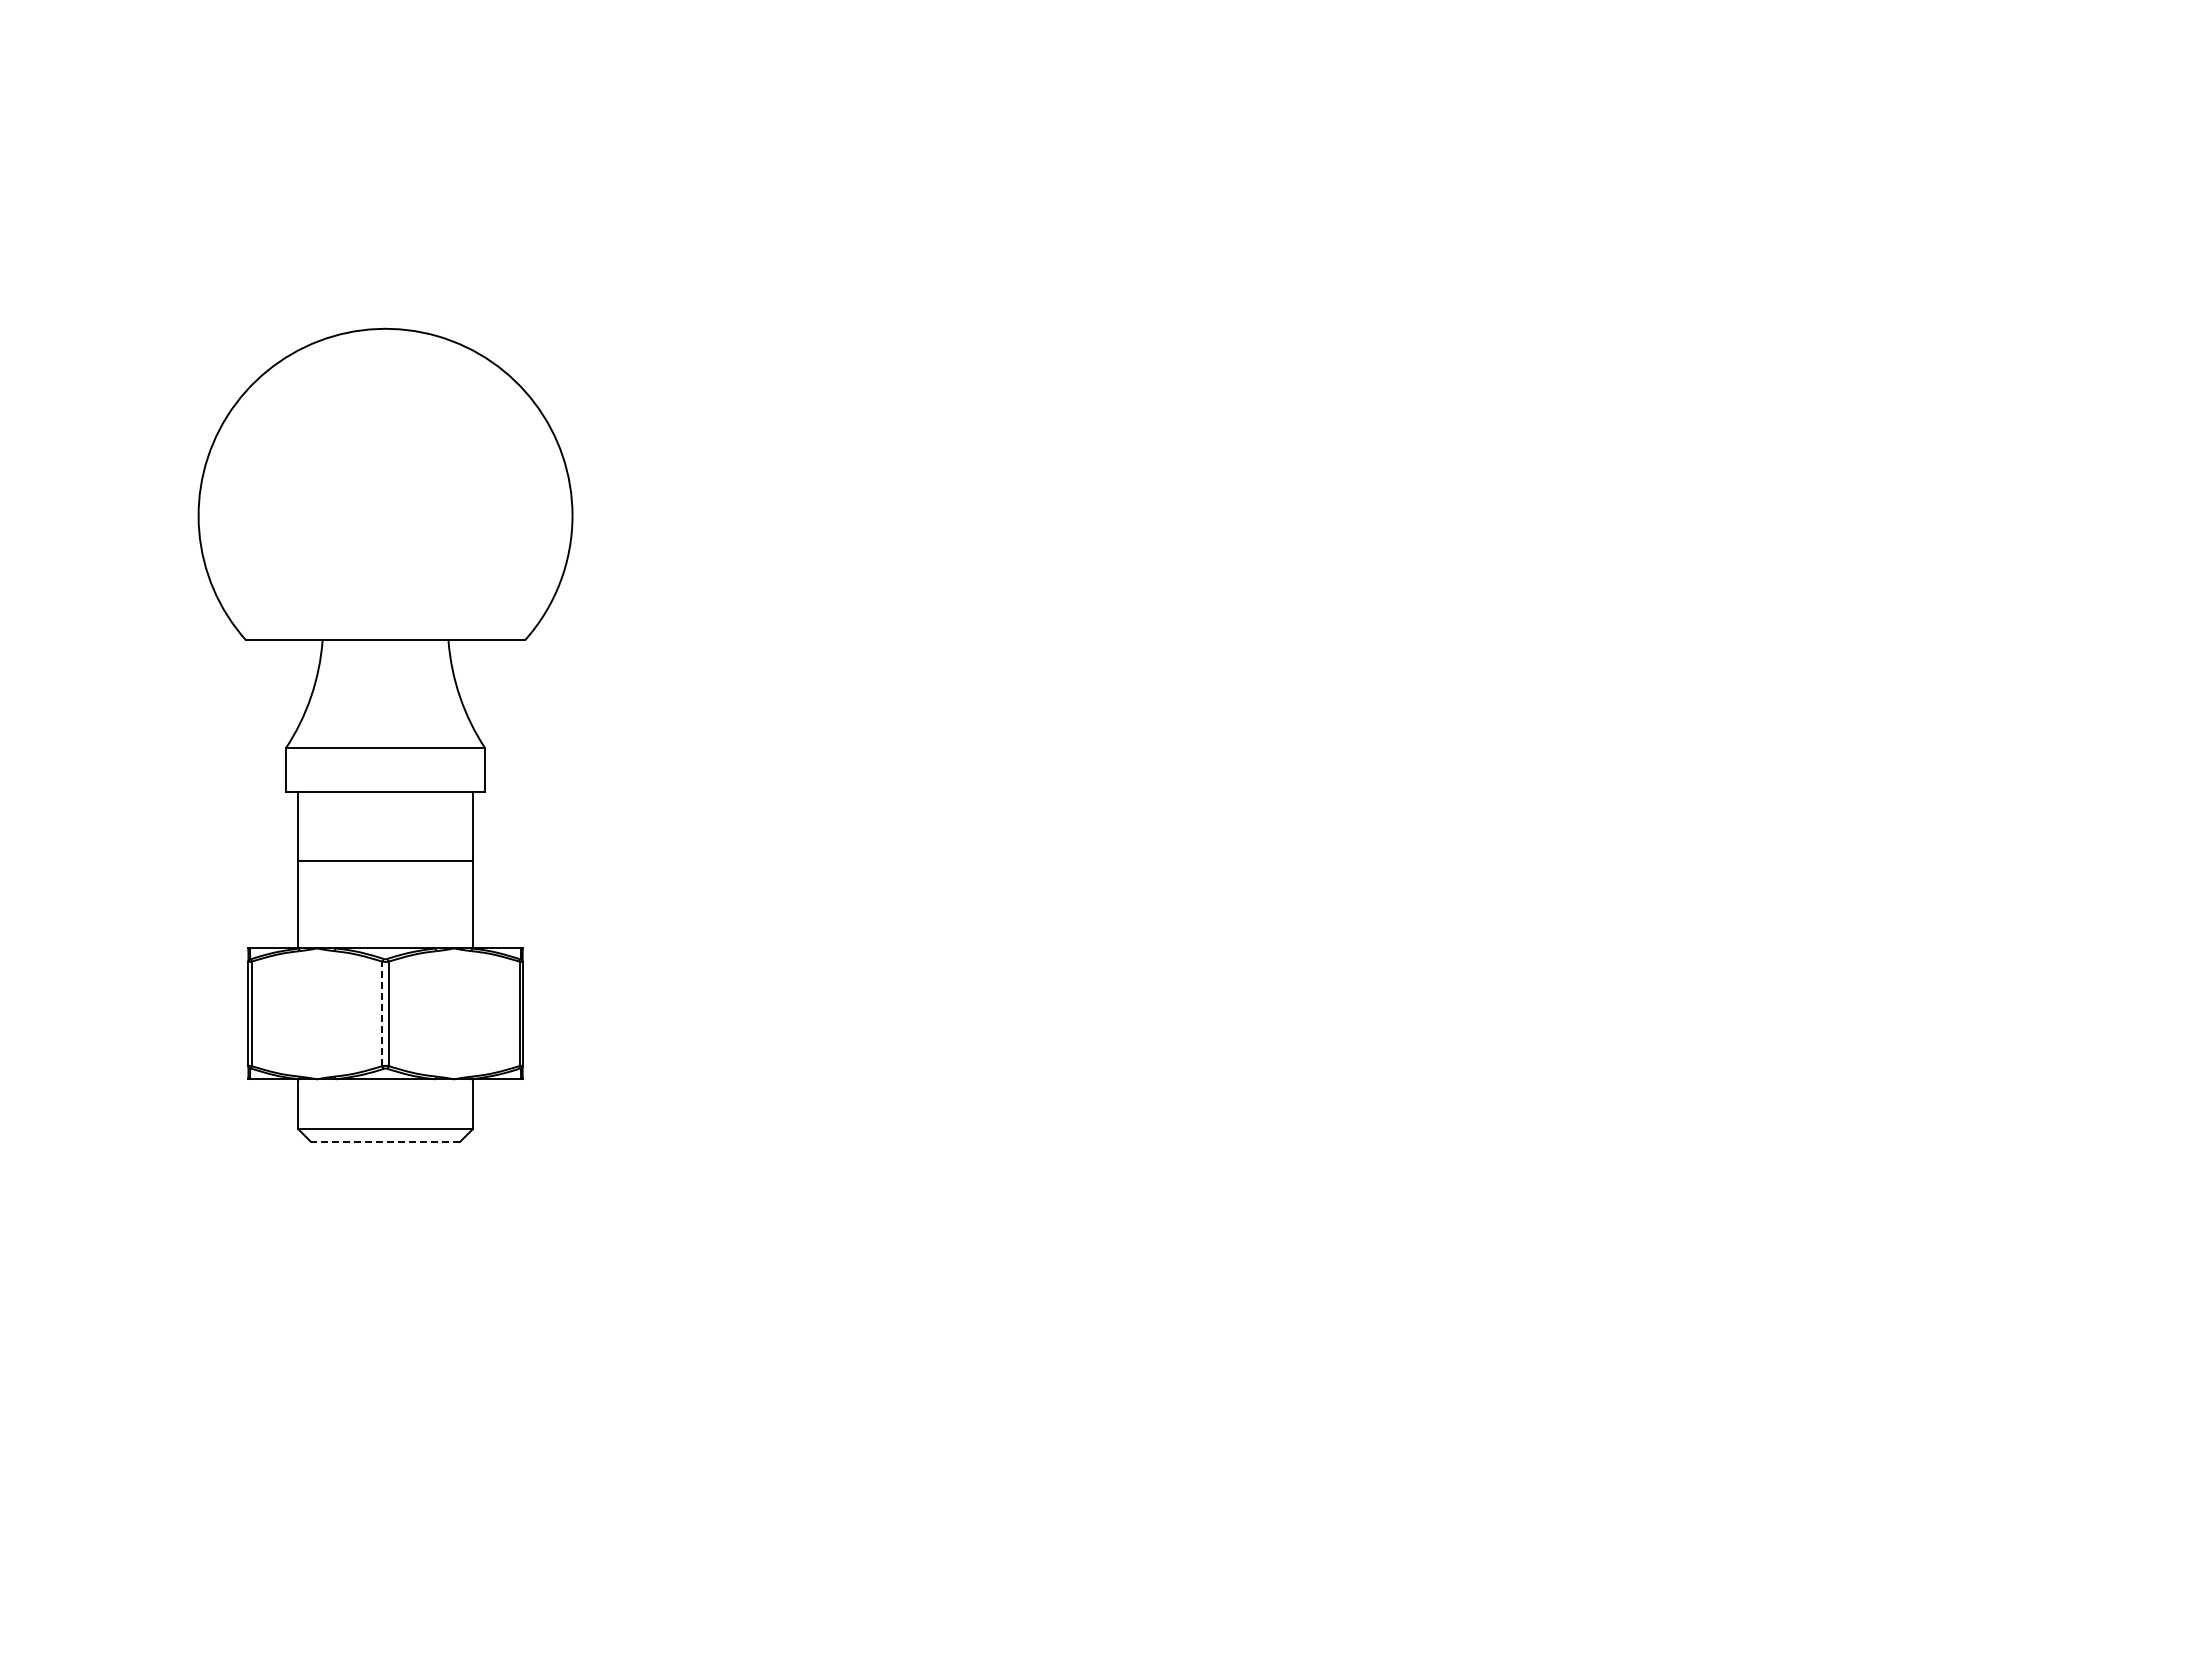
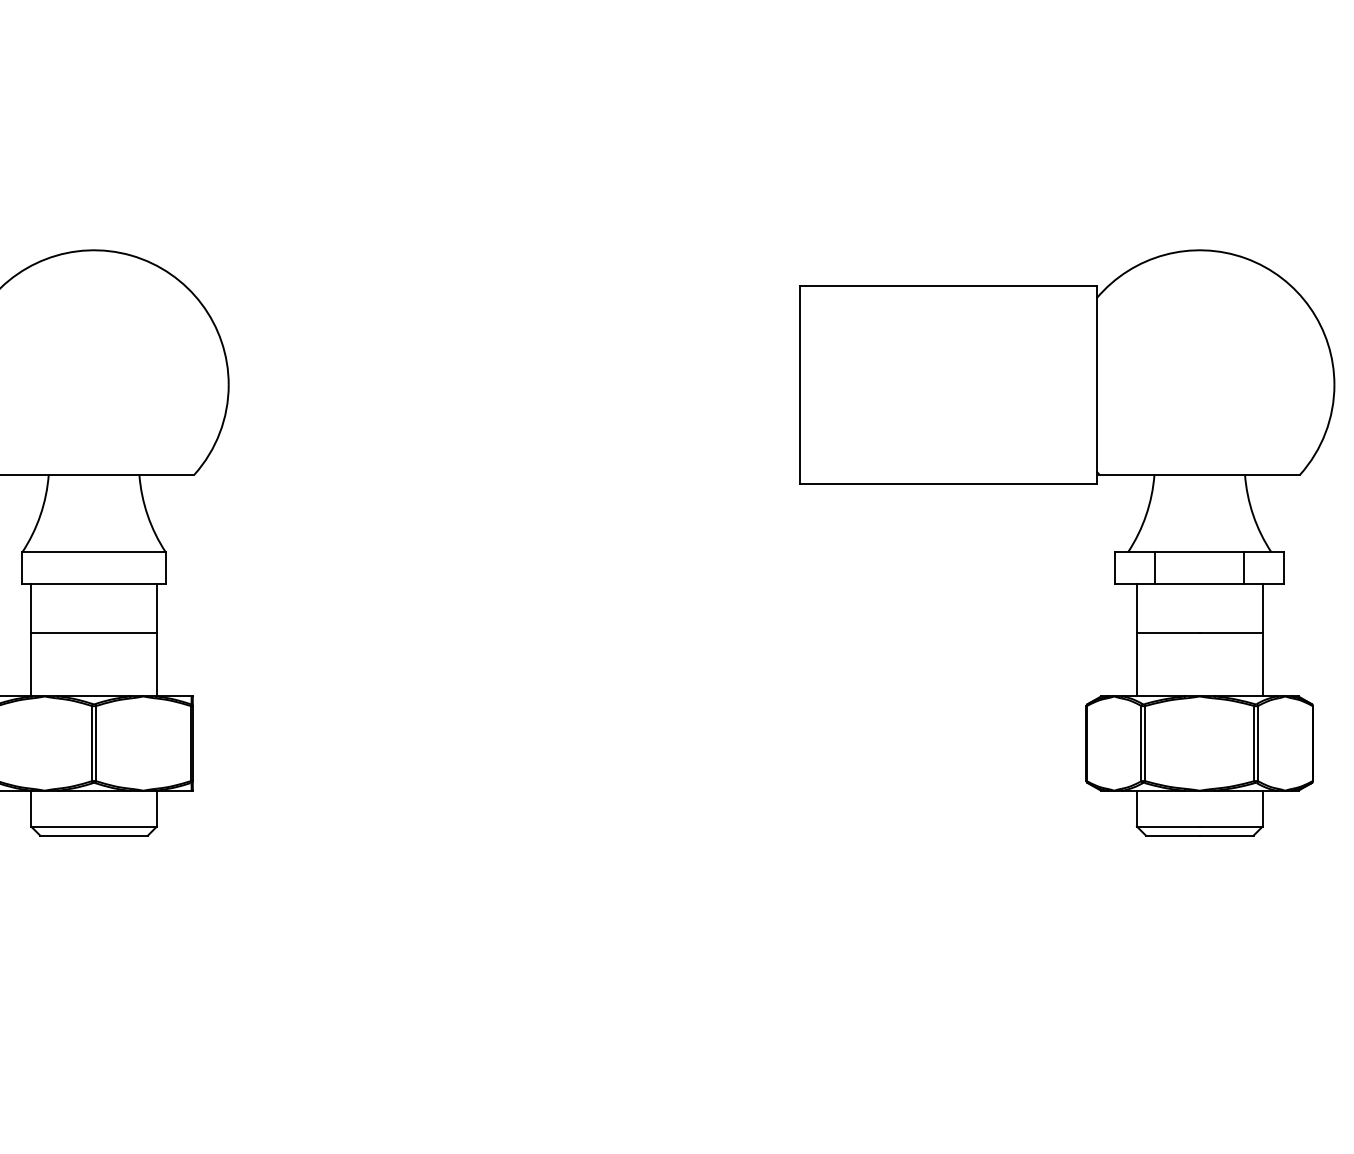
part: (1803, 747) -> (1115, 551), added
line: (382, 1013) -> (91, 743), dashed -> solid
line: (385, 1141) -> (94, 835), dashed -> solid

